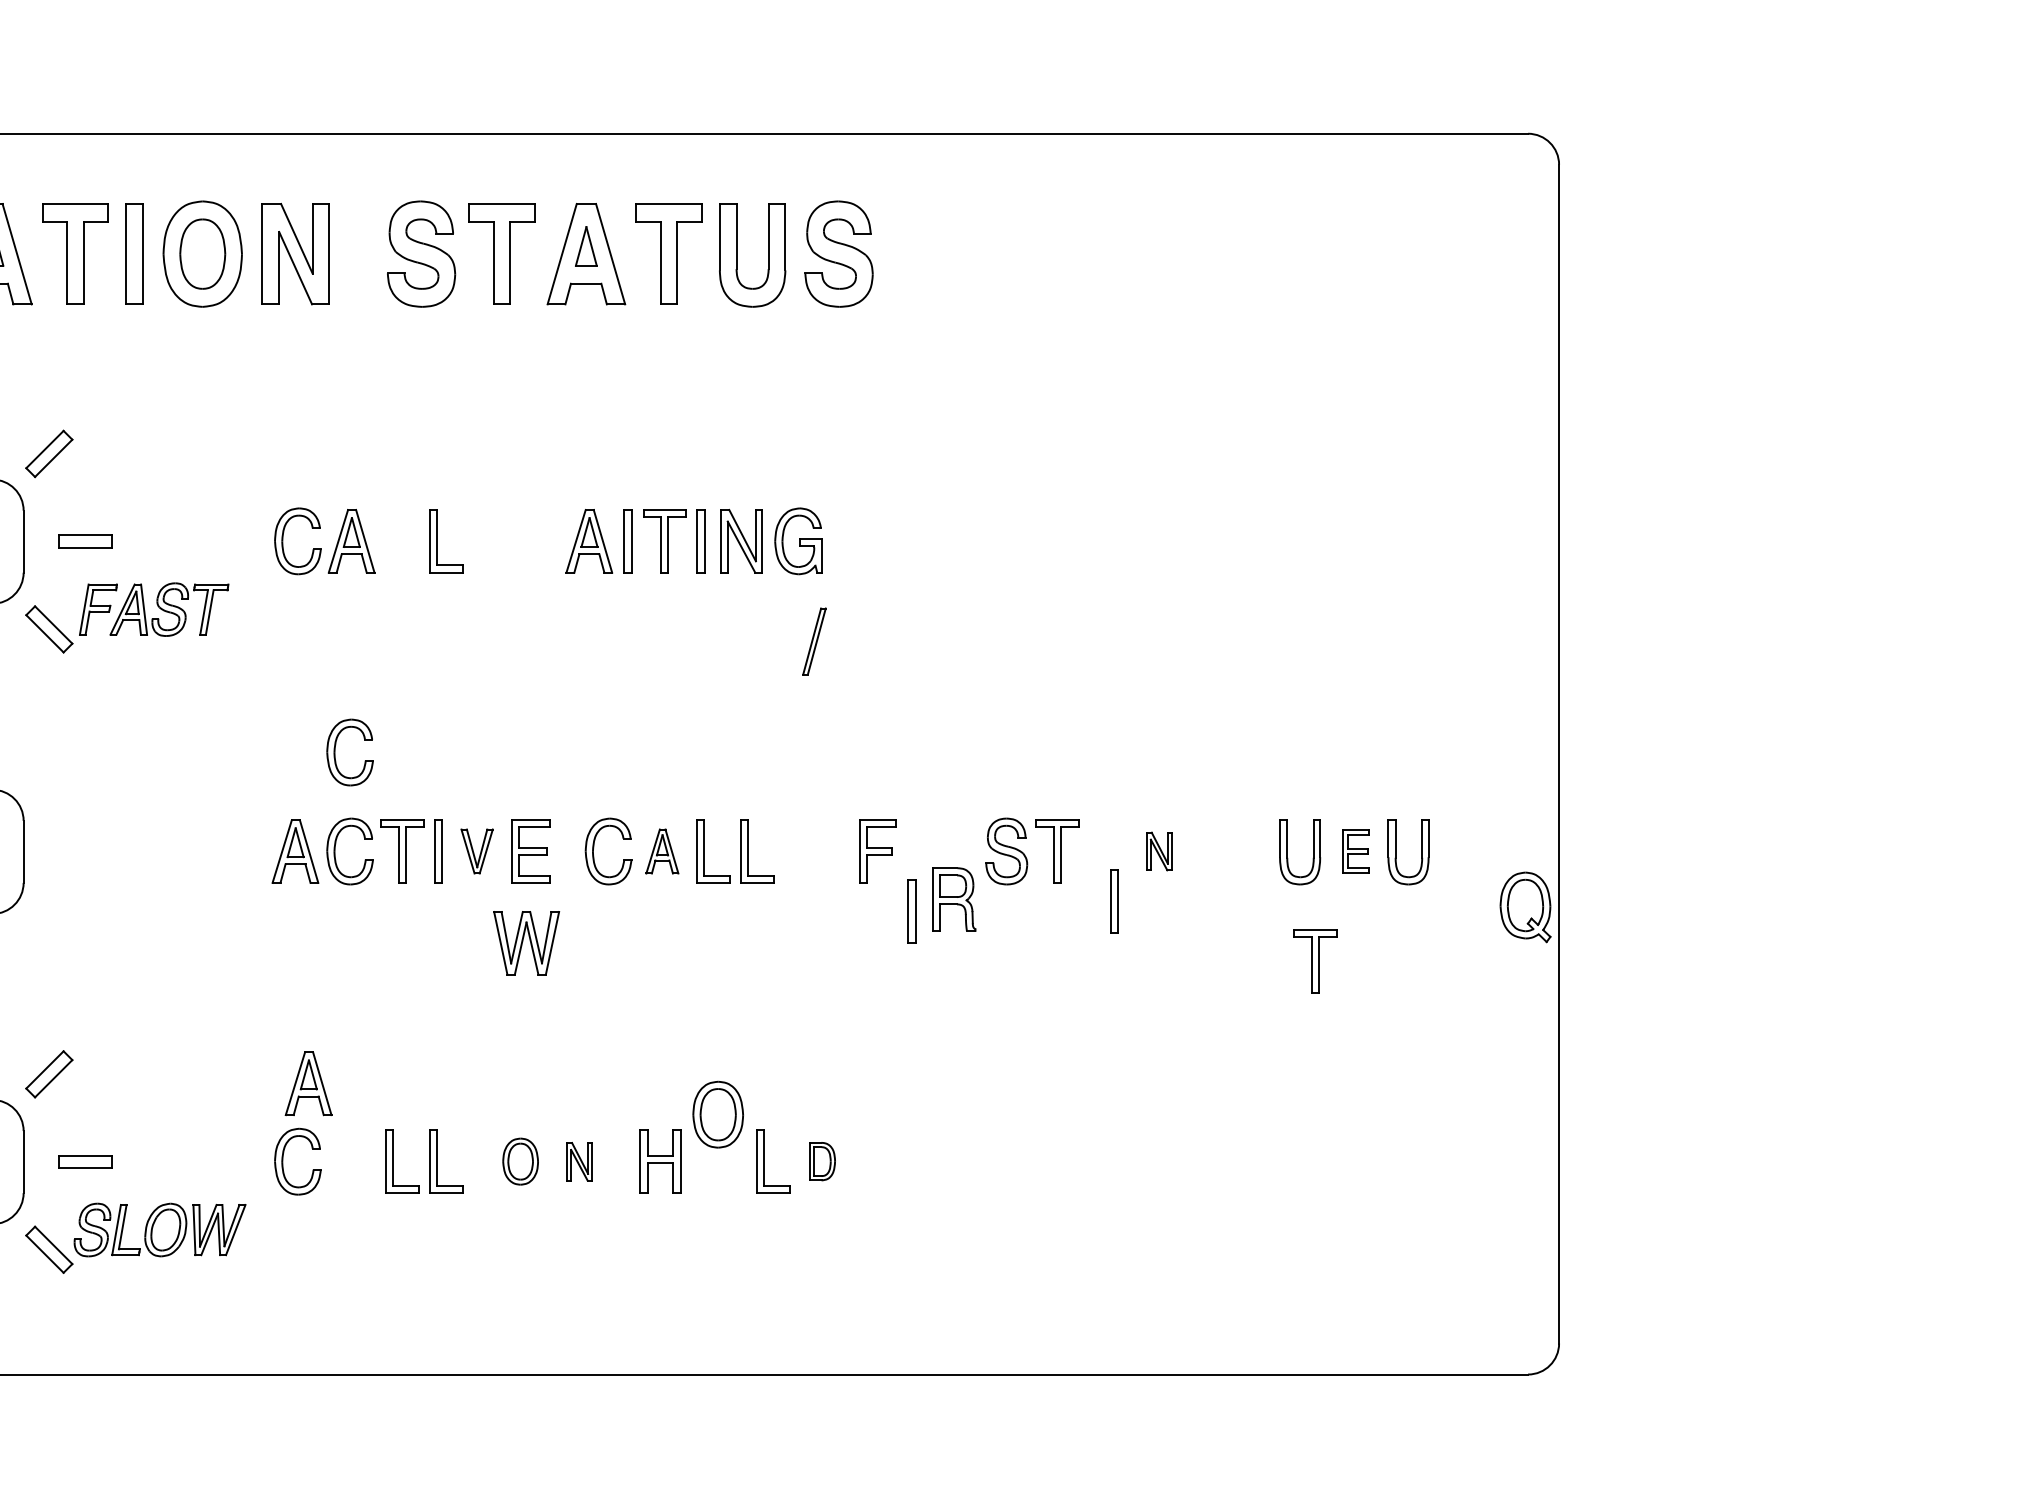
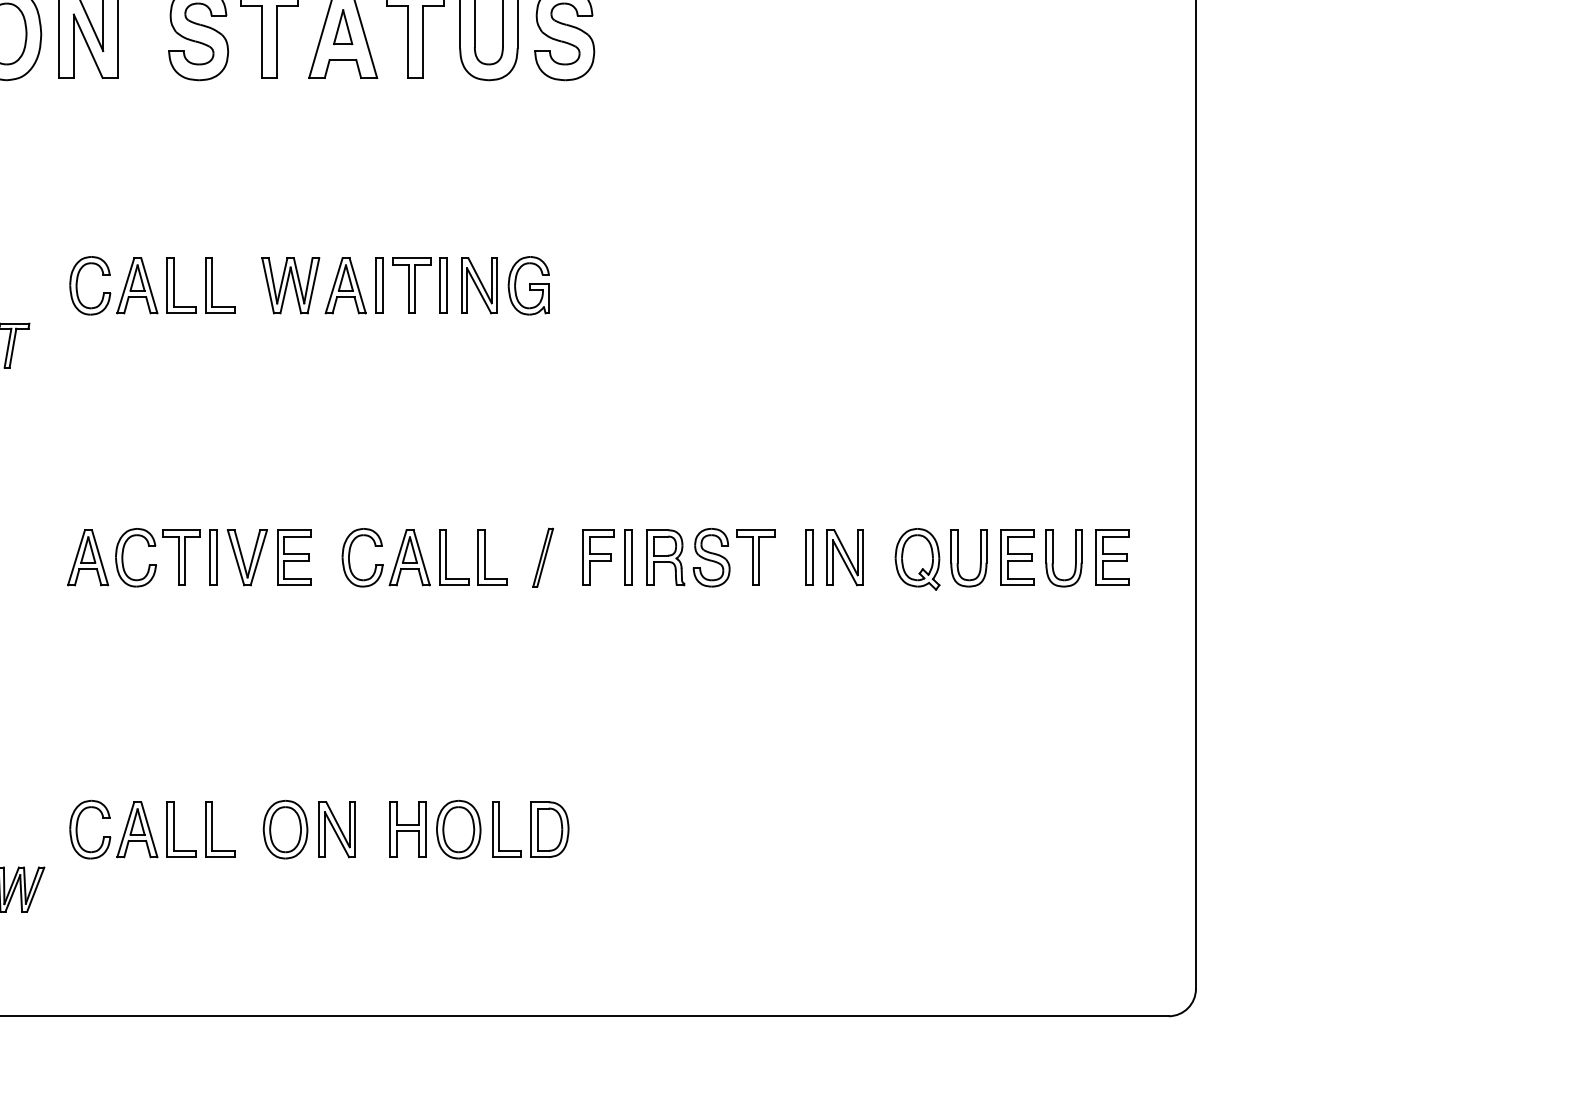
part: (393, 541) -> (174, 285), added
part: (814, 641) -> (543, 557), moved
part: (335, 752) -> (123, 470), removed
part: (476, 851) -> (246, 557), size x1.43
part: (662, 851) -> (409, 557), size x1.43
part: (1159, 851) -> (845, 557), size x1.67
part: (1355, 851) -> (1017, 557), size x1.43
part: (1463, 851) -> (1112, 557), added
part: (954, 899) -> (665, 557), moved
part: (1114, 901) -> (809, 557), moved
part: (1525, 907) -> (917, 559), moved
part: (911, 911) -> (628, 557), moved
part: (526, 943) -> (290, 285), moved
part: (1315, 961) -> (982, 654), removed
part: (308, 1083) -> (137, 829), moved
part: (717, 1114) -> (458, 829), moved
part: (520, 1161) -> (285, 829), size x1.43
part: (579, 1161) -> (337, 829), size x1.67
part: (822, 1161) -> (550, 829), size x1.67

